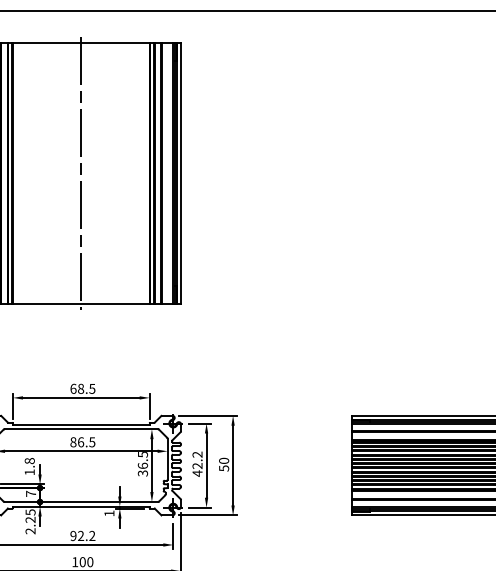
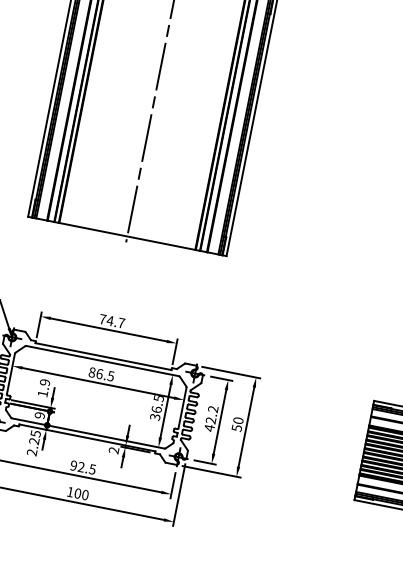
text: (82, 388) -> (111, 320), 68.5 -> 74.7
text: (29, 461) -> (44, 382), 1.8 -> 1.9
text: (31, 493) -> (40, 415), 7 -> 9
text: (109, 513) -> (114, 450), 1 -> 2
text: (92, 535) -> (92, 468), 92.2 -> 92.5

